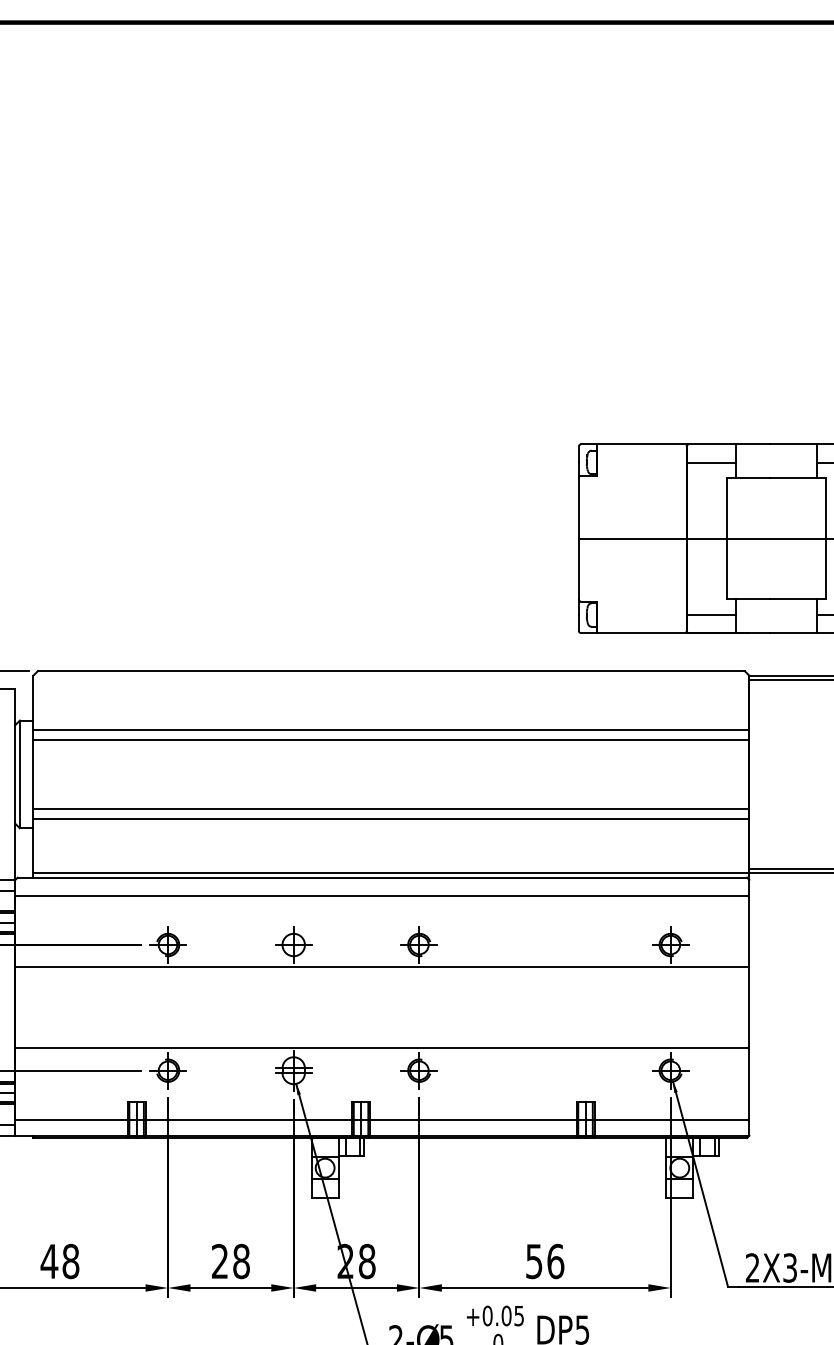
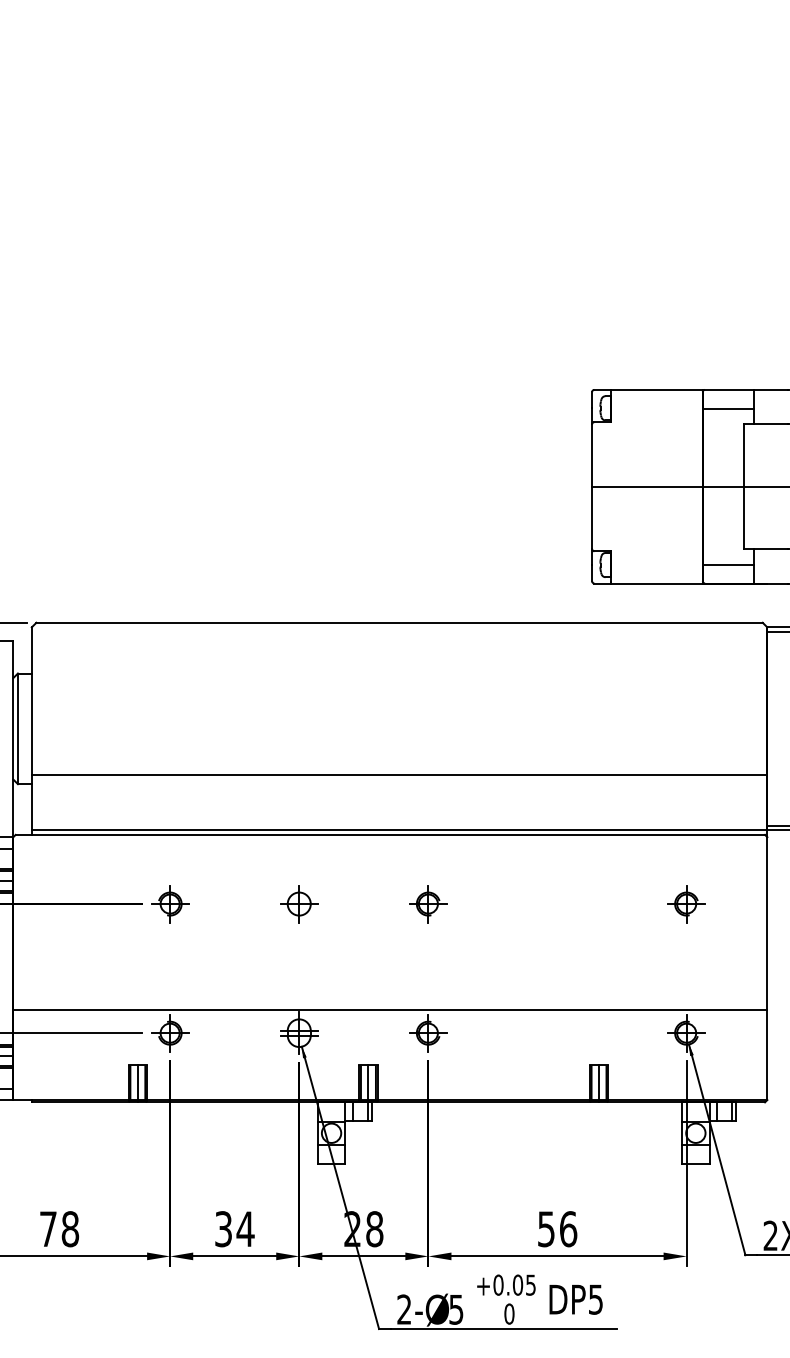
line: (391, 729) -> (399, 682), removed
line: (391, 740) -> (399, 693), removed
line: (391, 808) -> (399, 763), removed
line: (382, 895) -> (390, 853), removed
line: (382, 967) -> (390, 927), removed
line: (382, 1120) -> (390, 1084), removed
text: (49, 1261) -> (48, 1229), 48 -> 78
text: (231, 1261) -> (235, 1229), 28 -> 34

